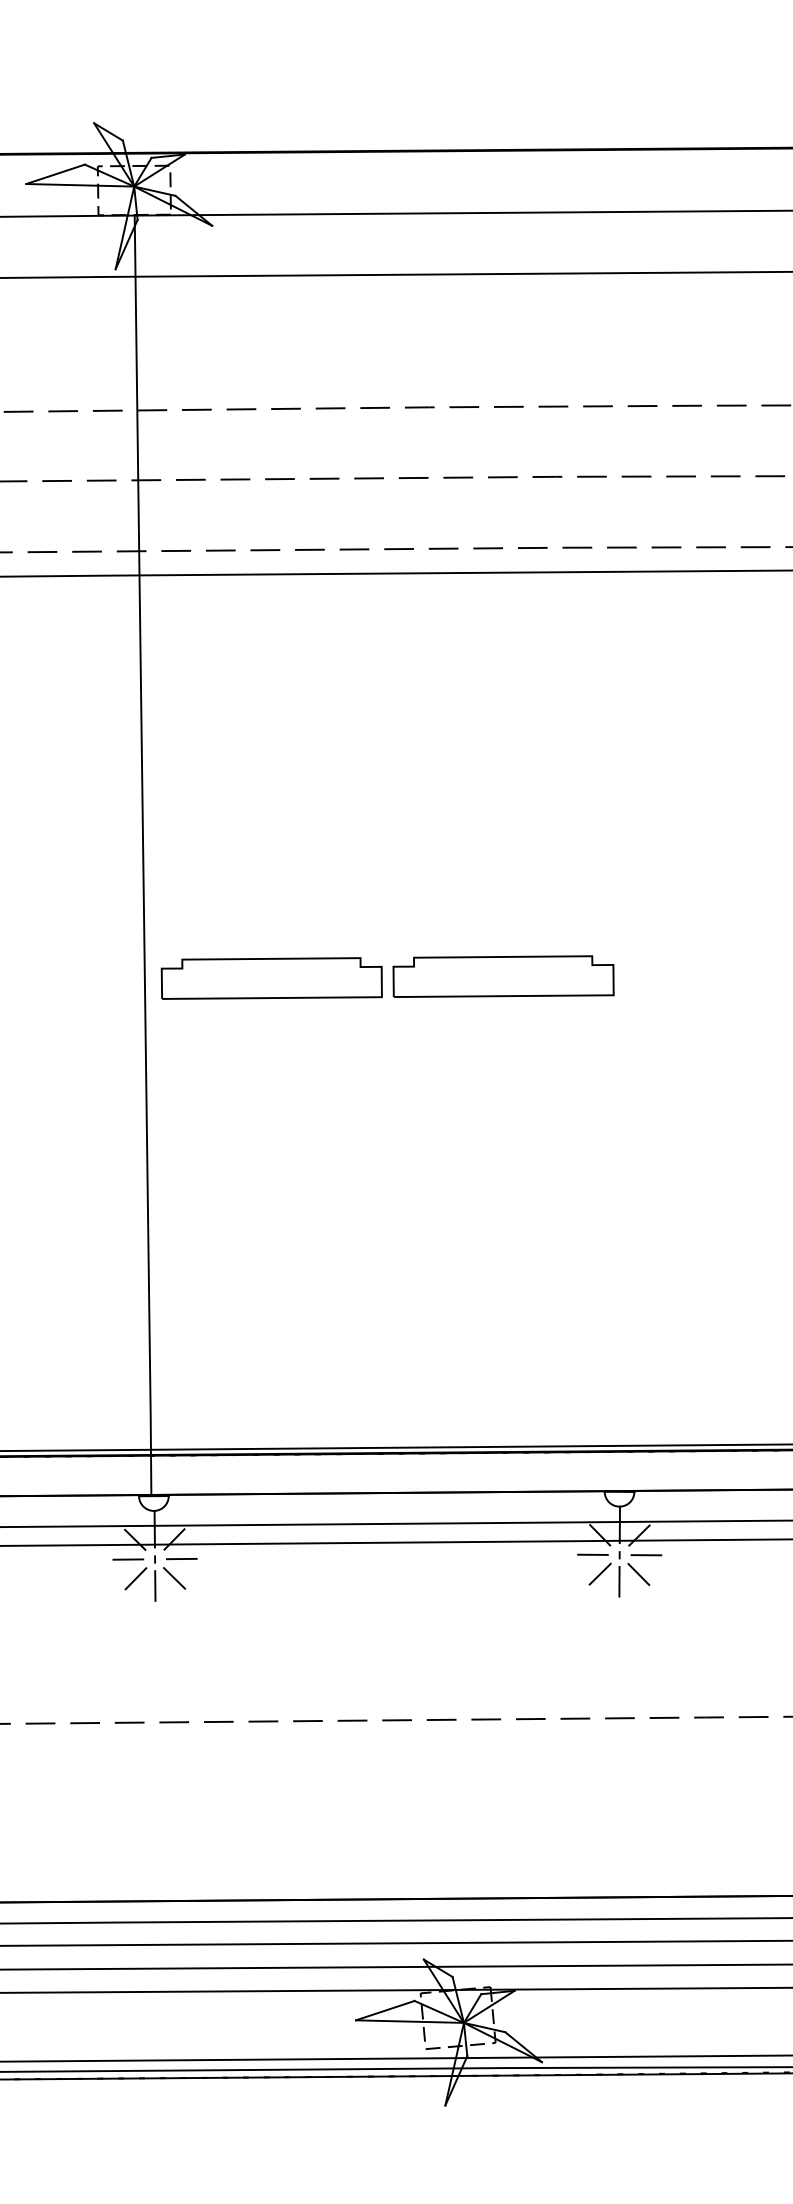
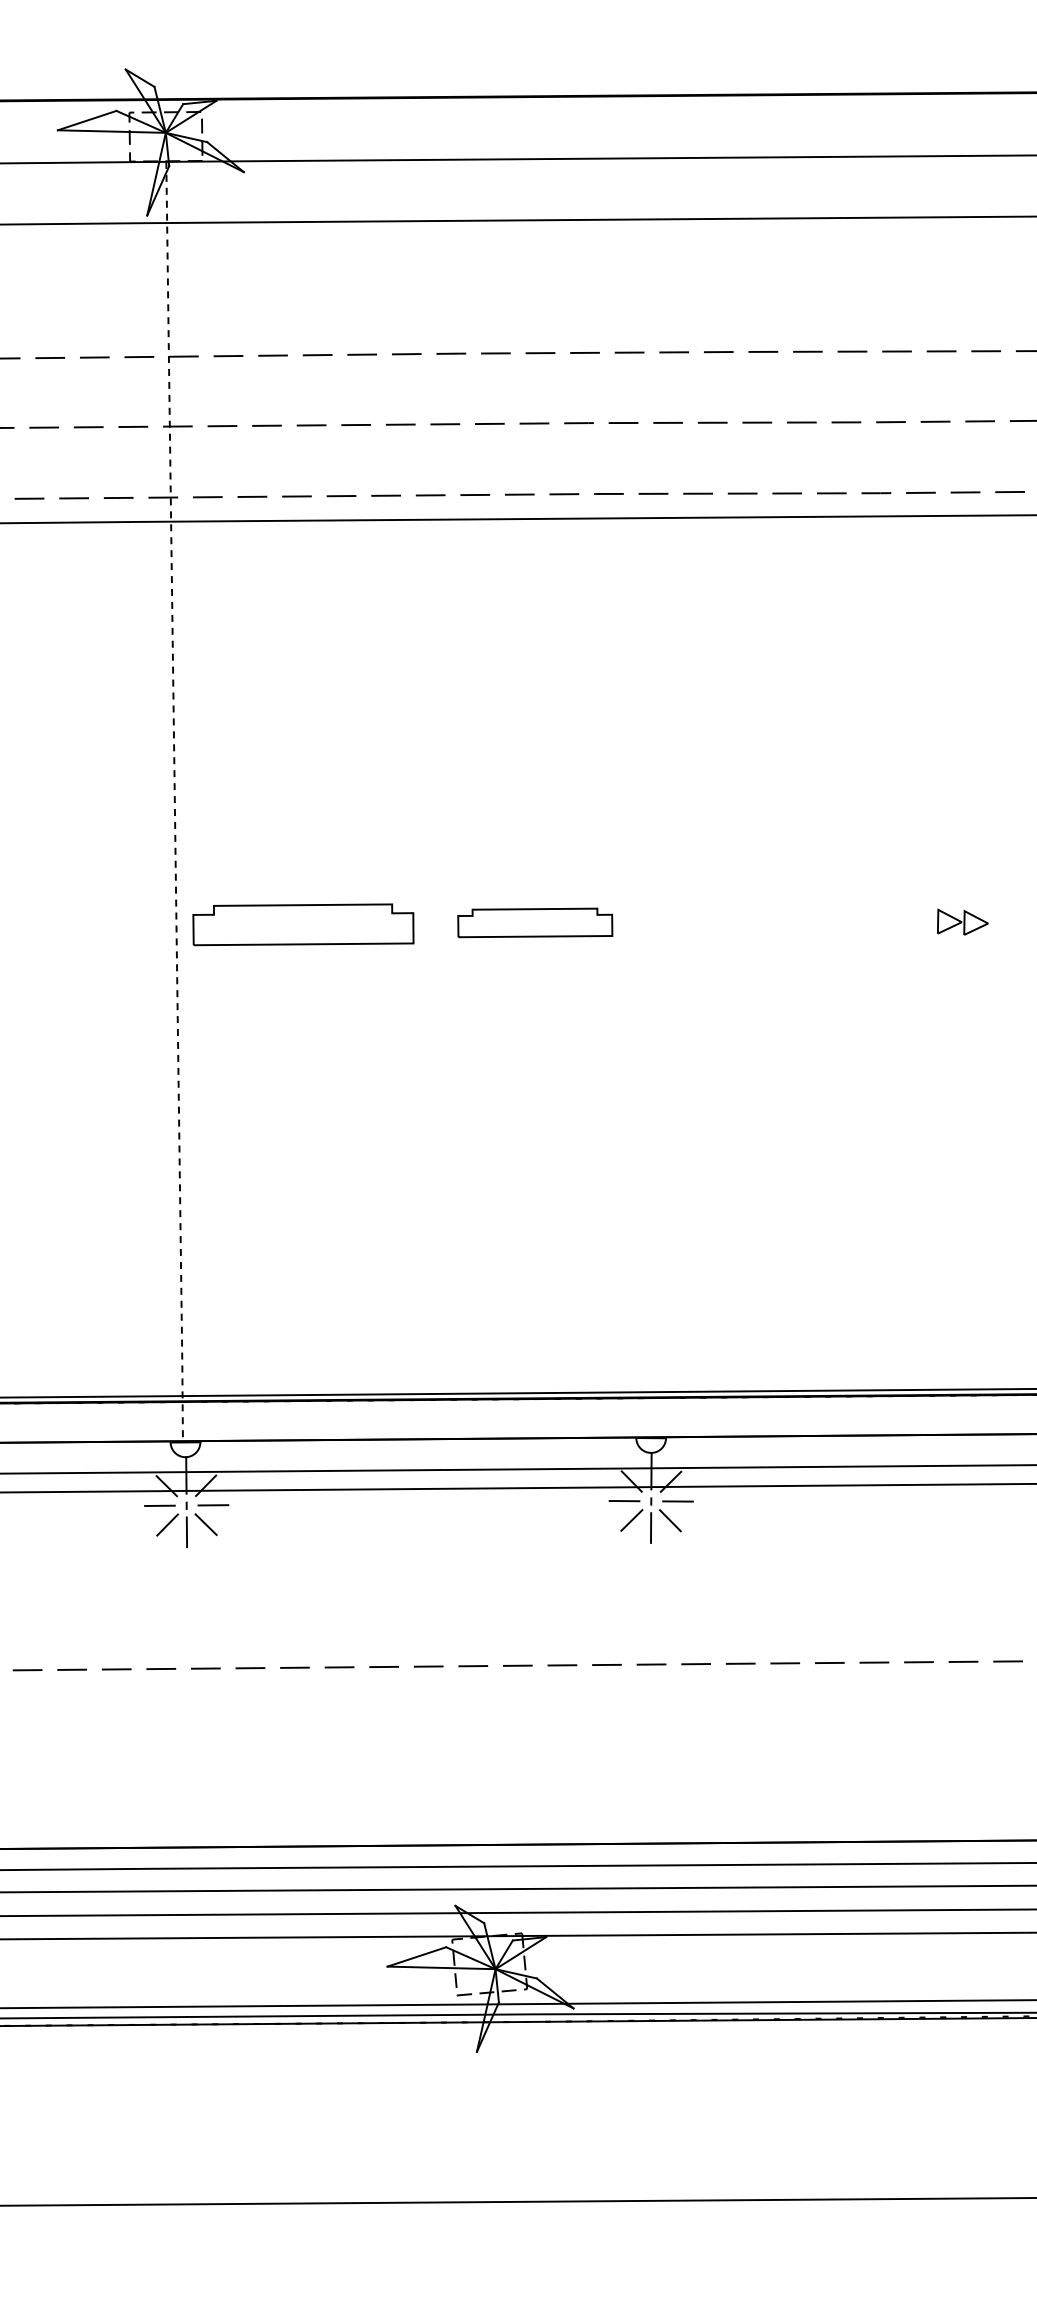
line: (142, 856) -> (174, 802), solid -> dashed
part: (503, 976) -> (535, 922), size x0.7

